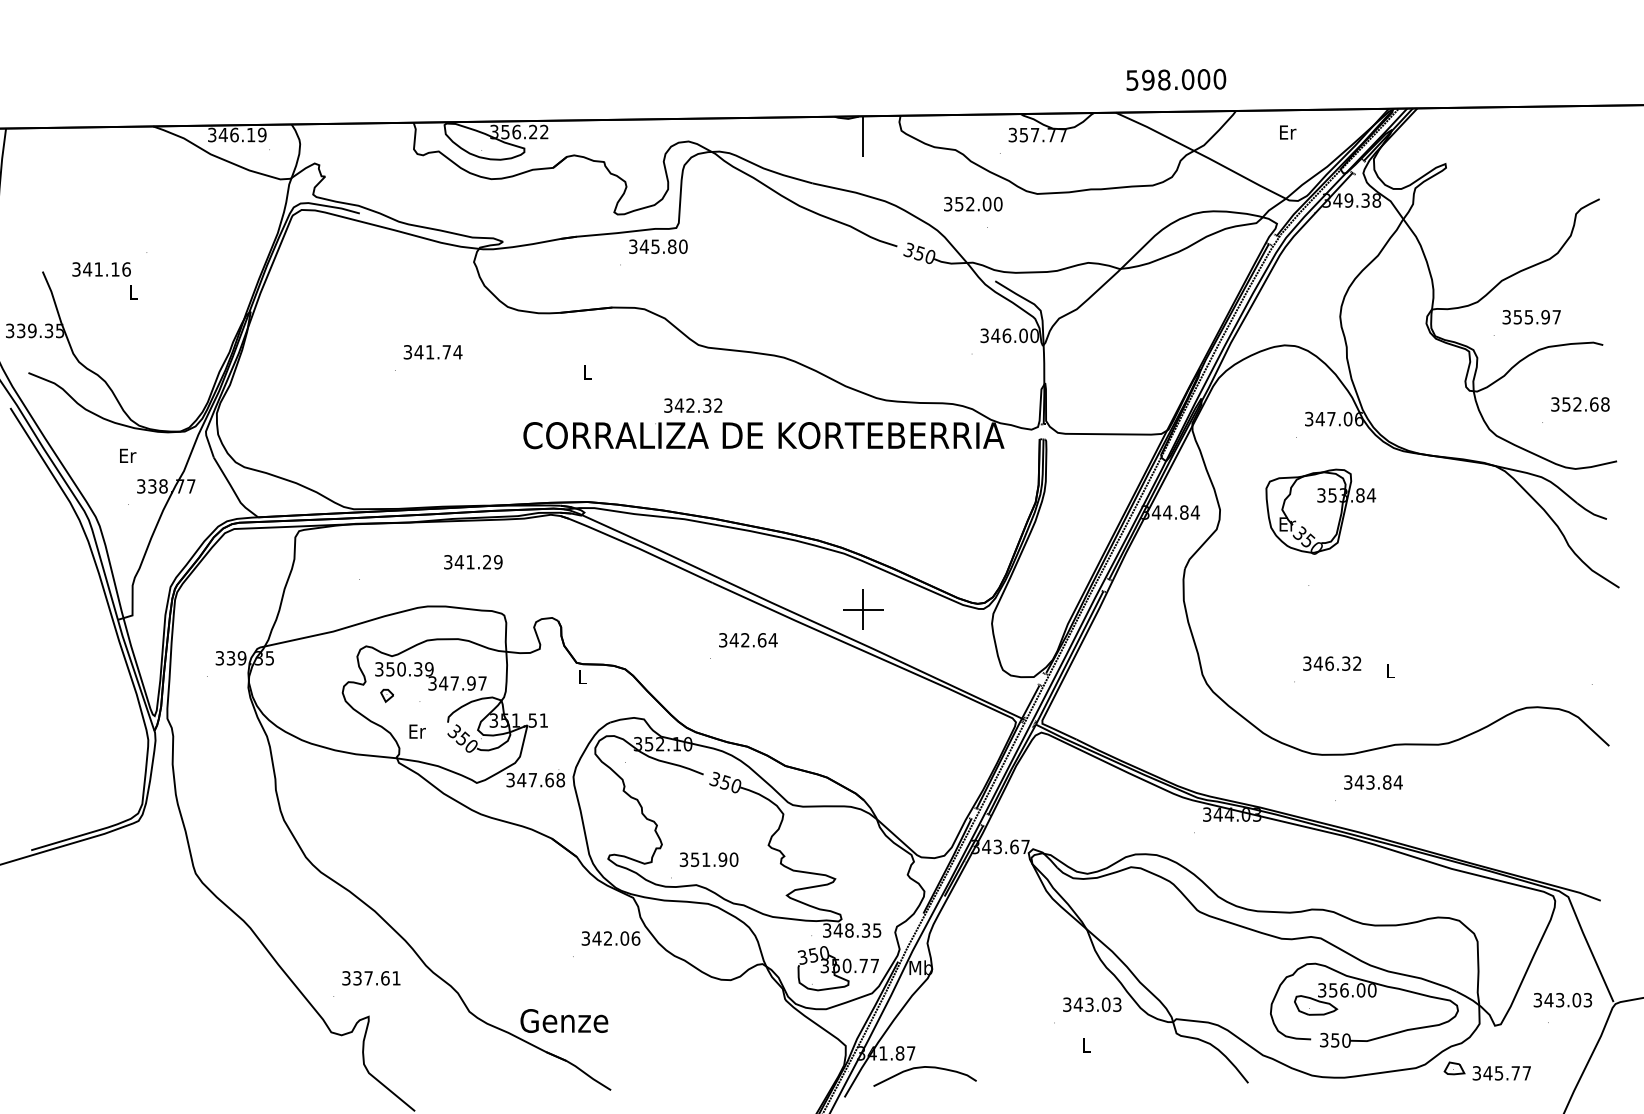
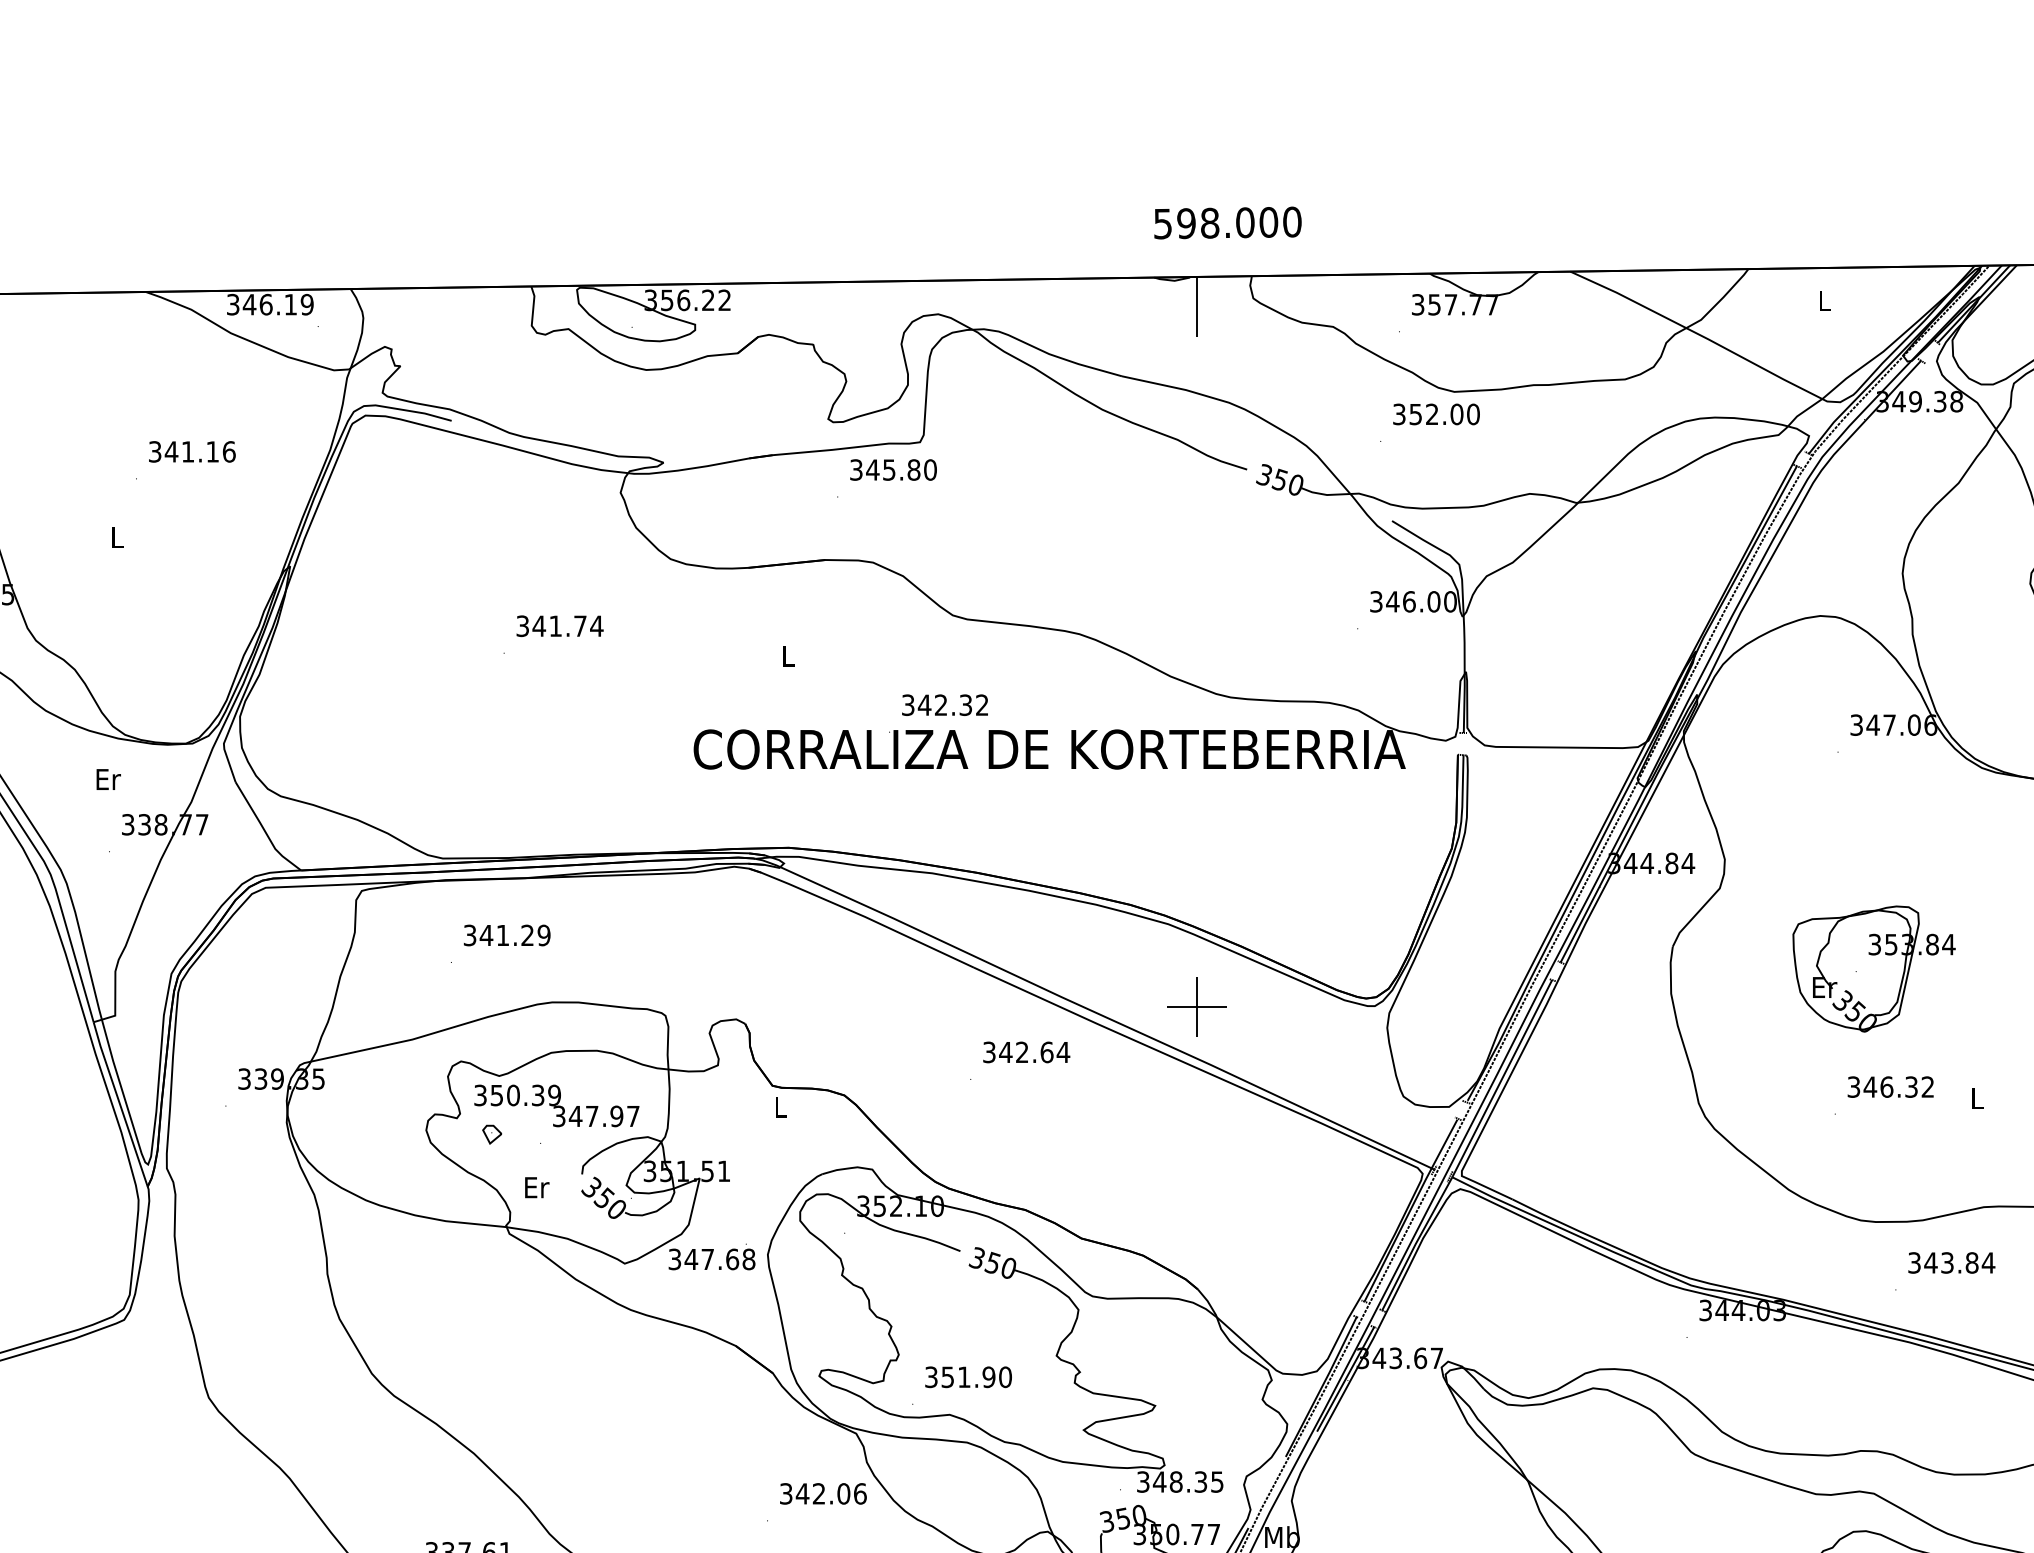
text: (1176, 79) -> (1228, 222), moved
text: (1288, 132) -> (1826, 300), Er -> L
text: (973, 203) -> (1436, 413), moved
text: (101, 269) -> (192, 451), moved
part: (1320, 511) -> (1873, 968), moved
text: (473, 562) -> (507, 935), moved

